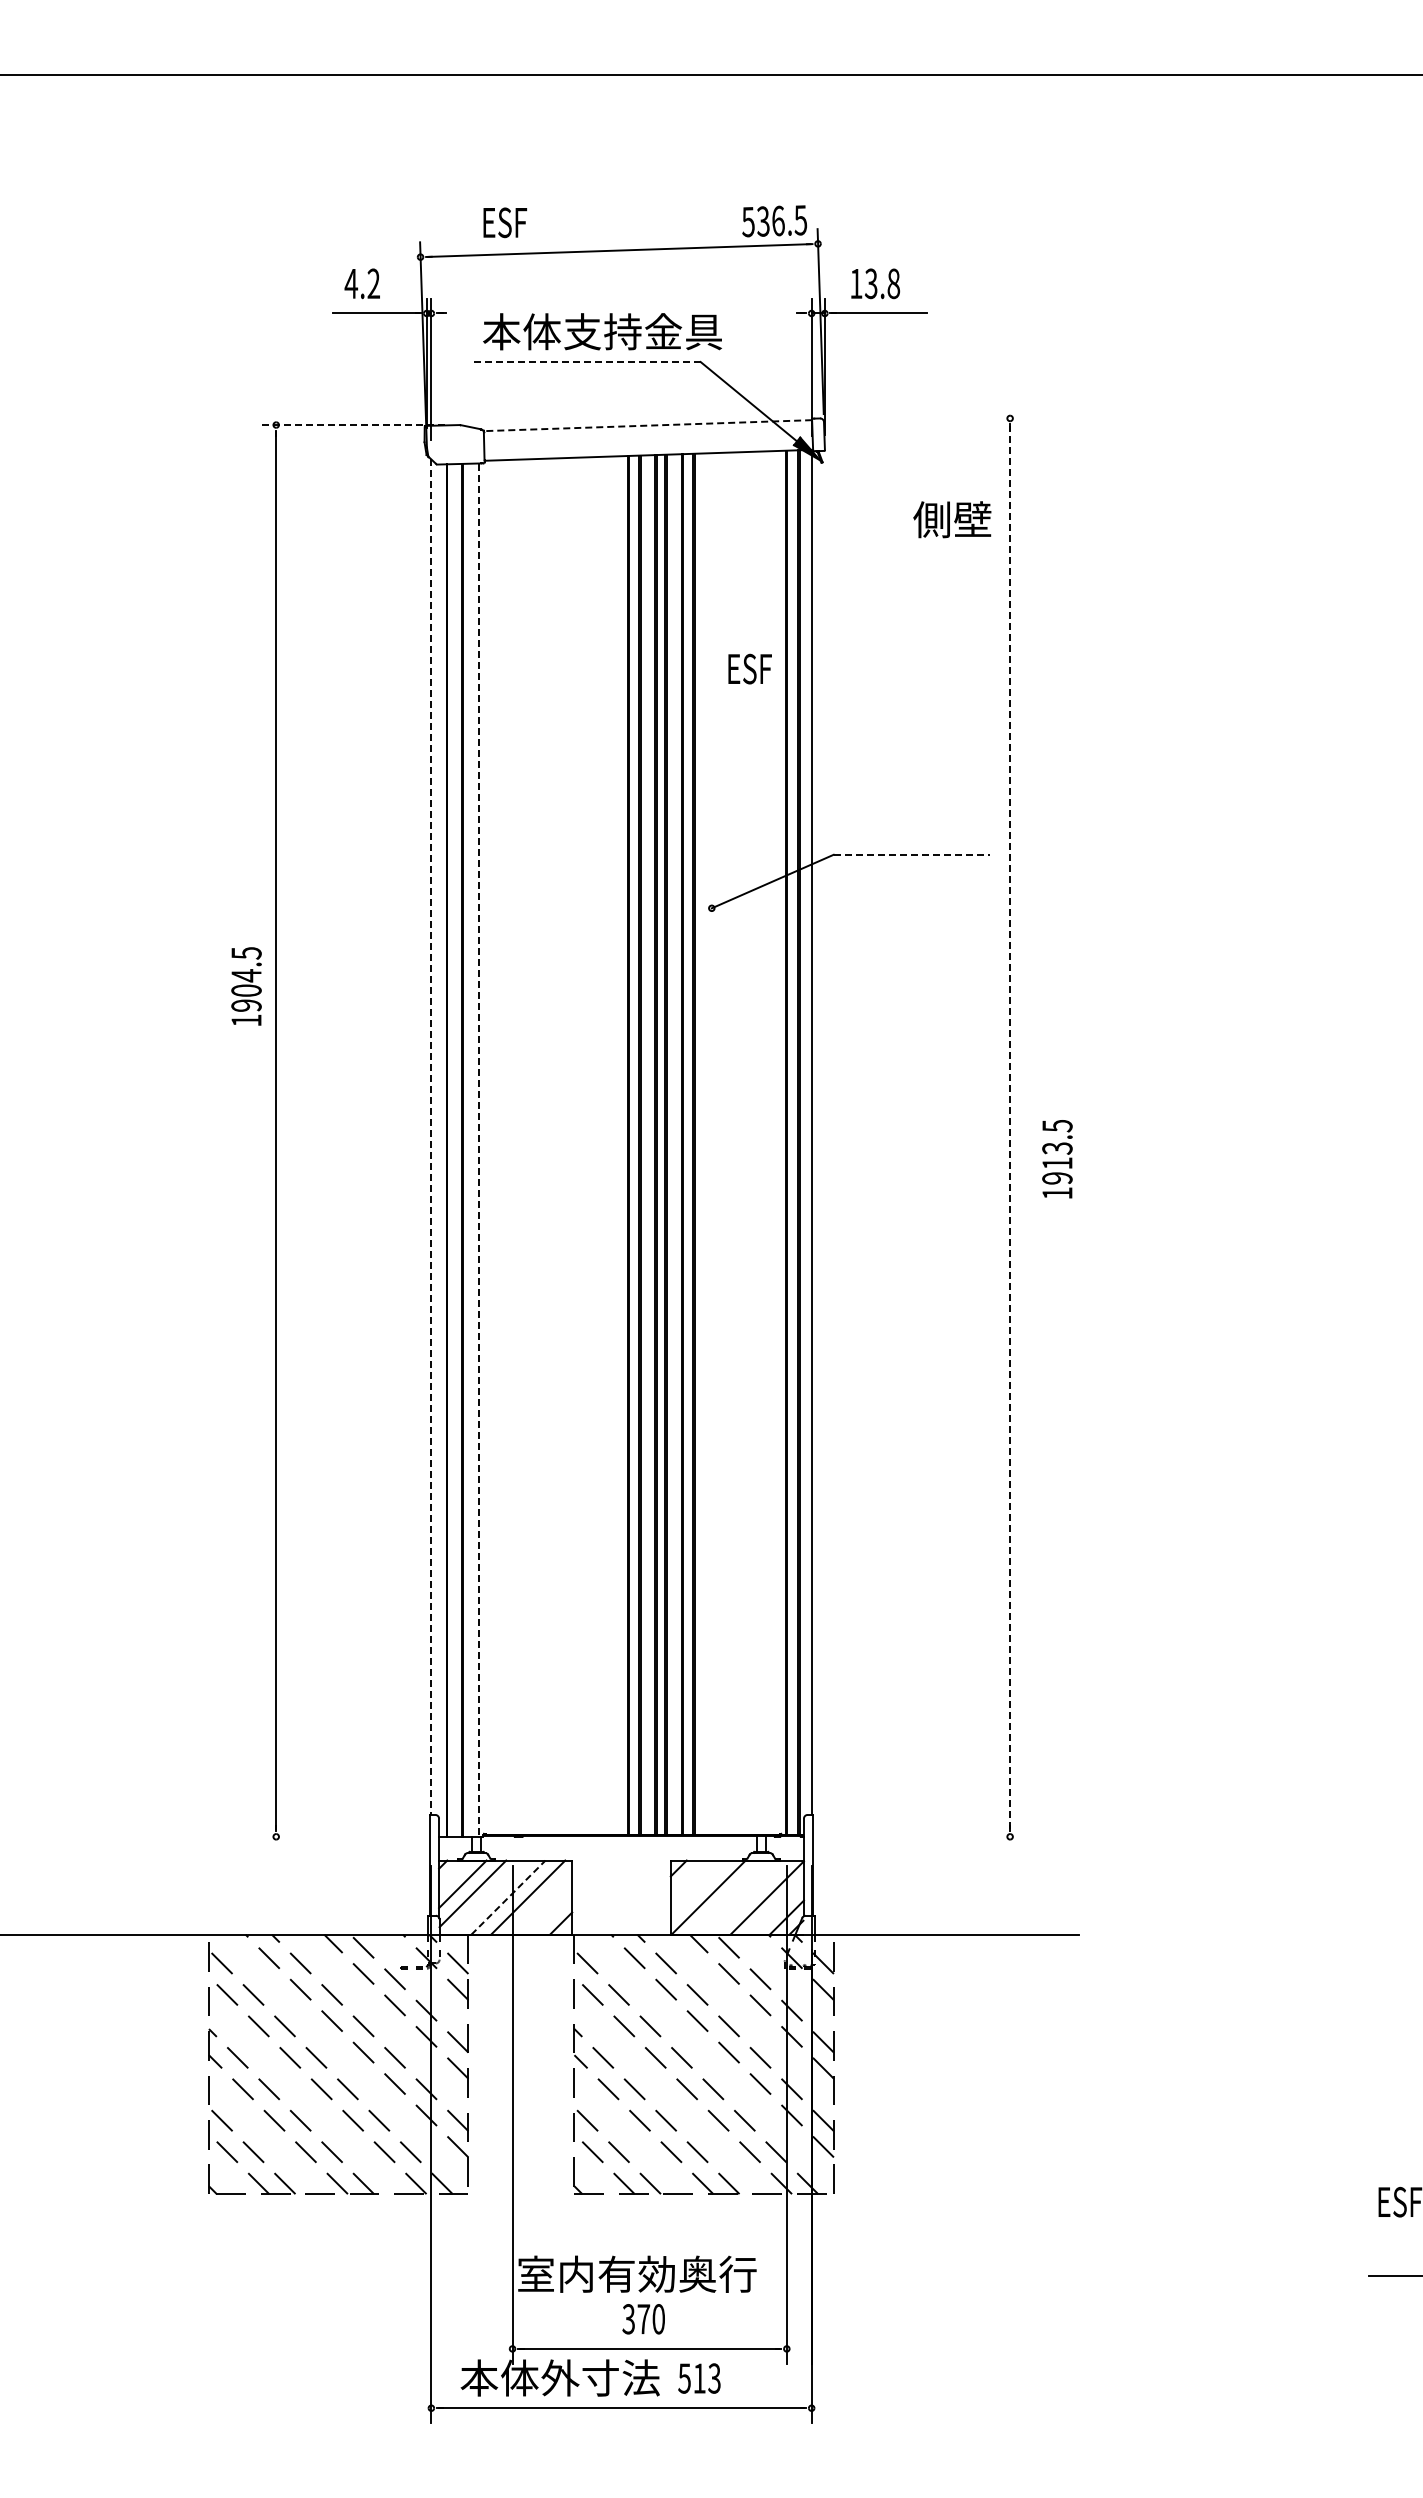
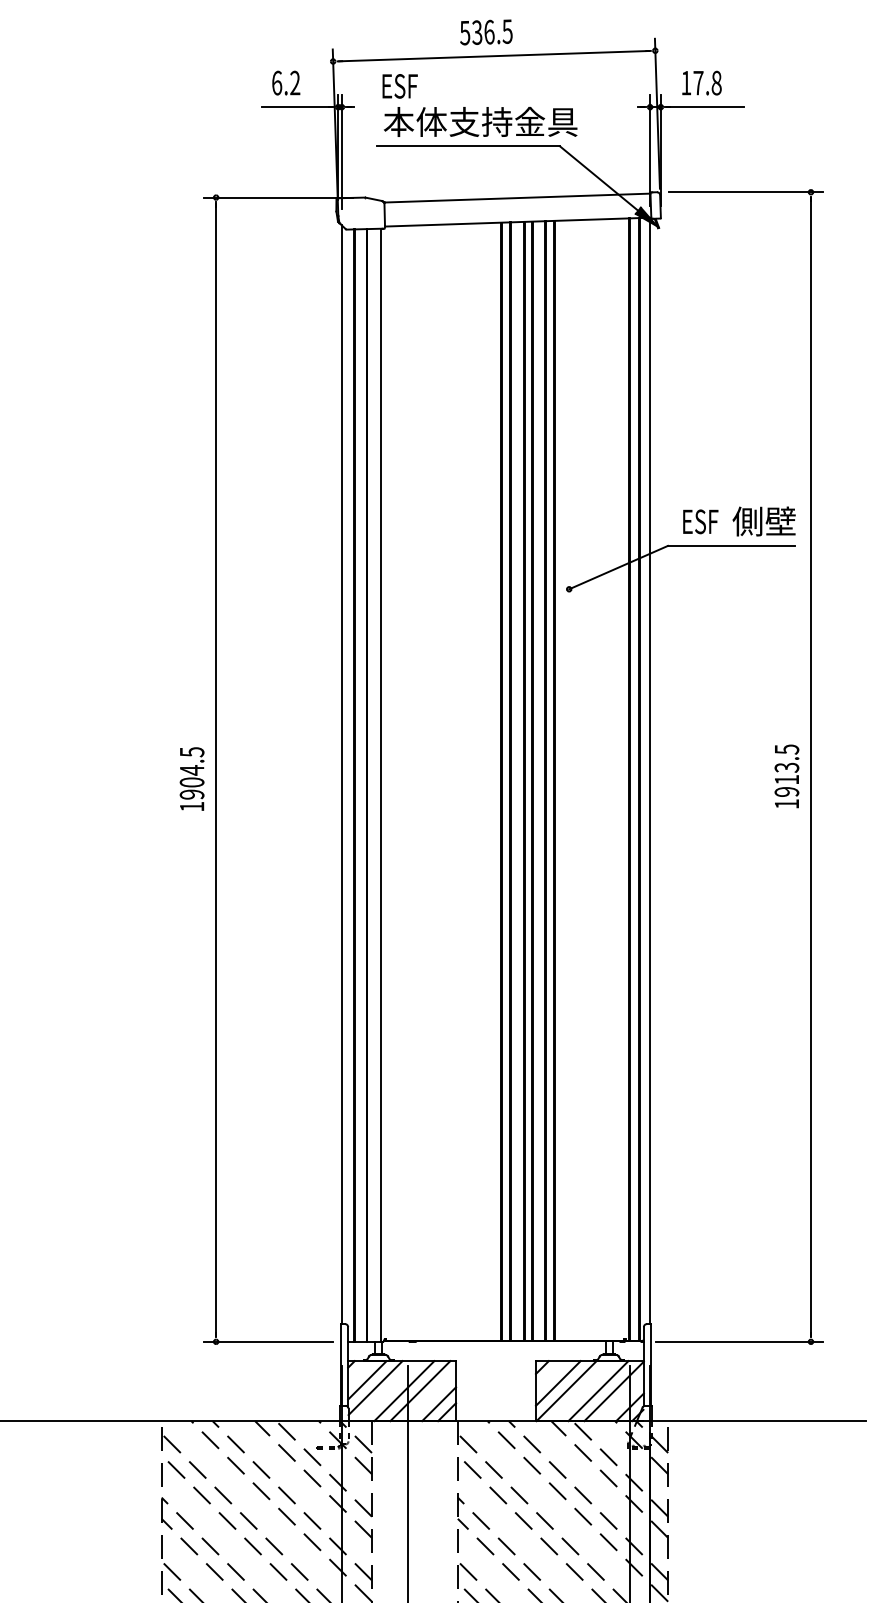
text: (774, 221) -> (486, 32), moved
text: (505, 222) -> (400, 86), moved
text: (351, 283) -> (277, 82), 4.2 -> 6.2
text: (871, 283) -> (698, 82), 13.8 -> 17.8
line: (587, 361) -> (468, 146), dashed -> solid
line: (929, 418) -> (745, 192), added
line: (353, 425) -> (278, 197), dashed -> solid
line: (647, 425) -> (517, 197), dashed -> solid
text: (952, 519) -> (764, 521), moved
text: (749, 668) -> (700, 521), moved
line: (912, 854) -> (731, 545), dashed -> solid
text: (246, 986) -> (192, 779), moved
line: (1010, 1127) -> (811, 766), dashed -> solid
line: (431, 1137) -> (342, 775), dashed -> solid
line: (479, 1150) -> (380, 785), dashed -> solid
text: (1057, 1159) -> (786, 776), moved
line: (340, 1836) -> (268, 1341), added
line: (921, 1836) -> (739, 1341), added
line: (698, 1887) -> (558, 1382), added
line: (508, 1897) -> (404, 1391), dashed -> solid
line: (747, 1897) -> (598, 1391), added
line: (551, 1913) -> (439, 1403), added

